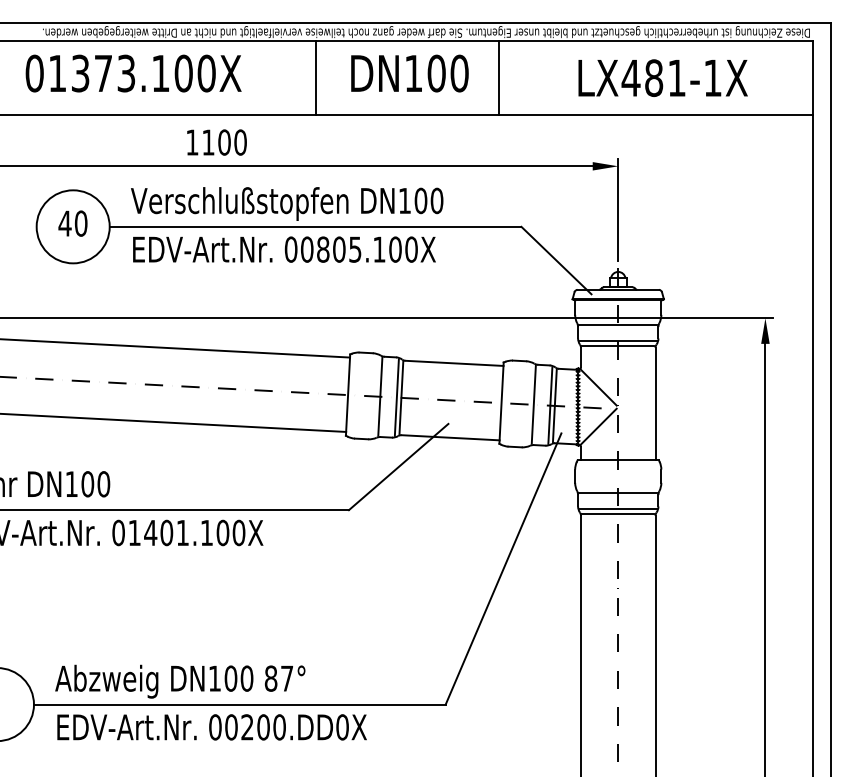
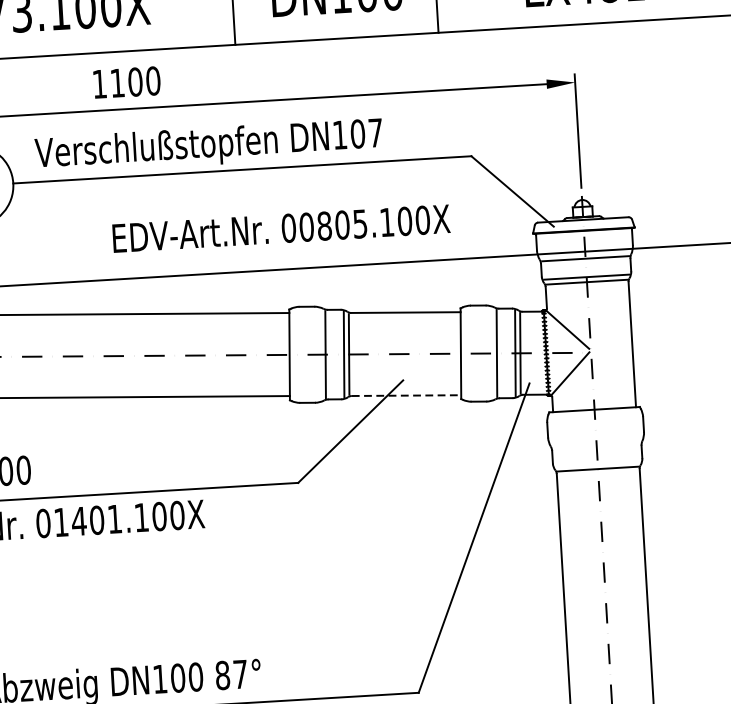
text: (436, 200) -> (375, 132), DN100 -> DN107
text: (284, 249) -> (281, 228), moved
line: (451, 437) -> (407, 395), solid -> dashed
line: (618, 492) -> (596, 445), removed
line: (617, 509) -> (596, 464), removed

